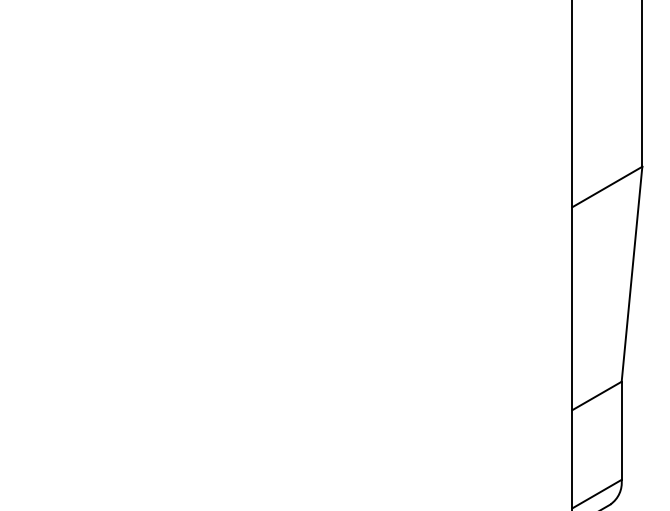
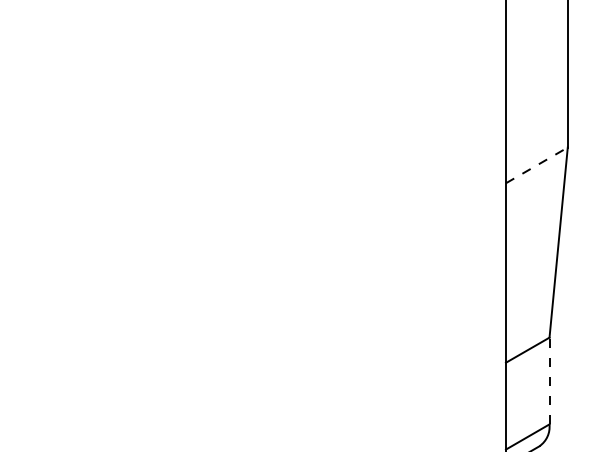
line: (607, 186) -> (536, 164), solid -> dashed
line: (621, 430) -> (549, 380), solid -> dashed

